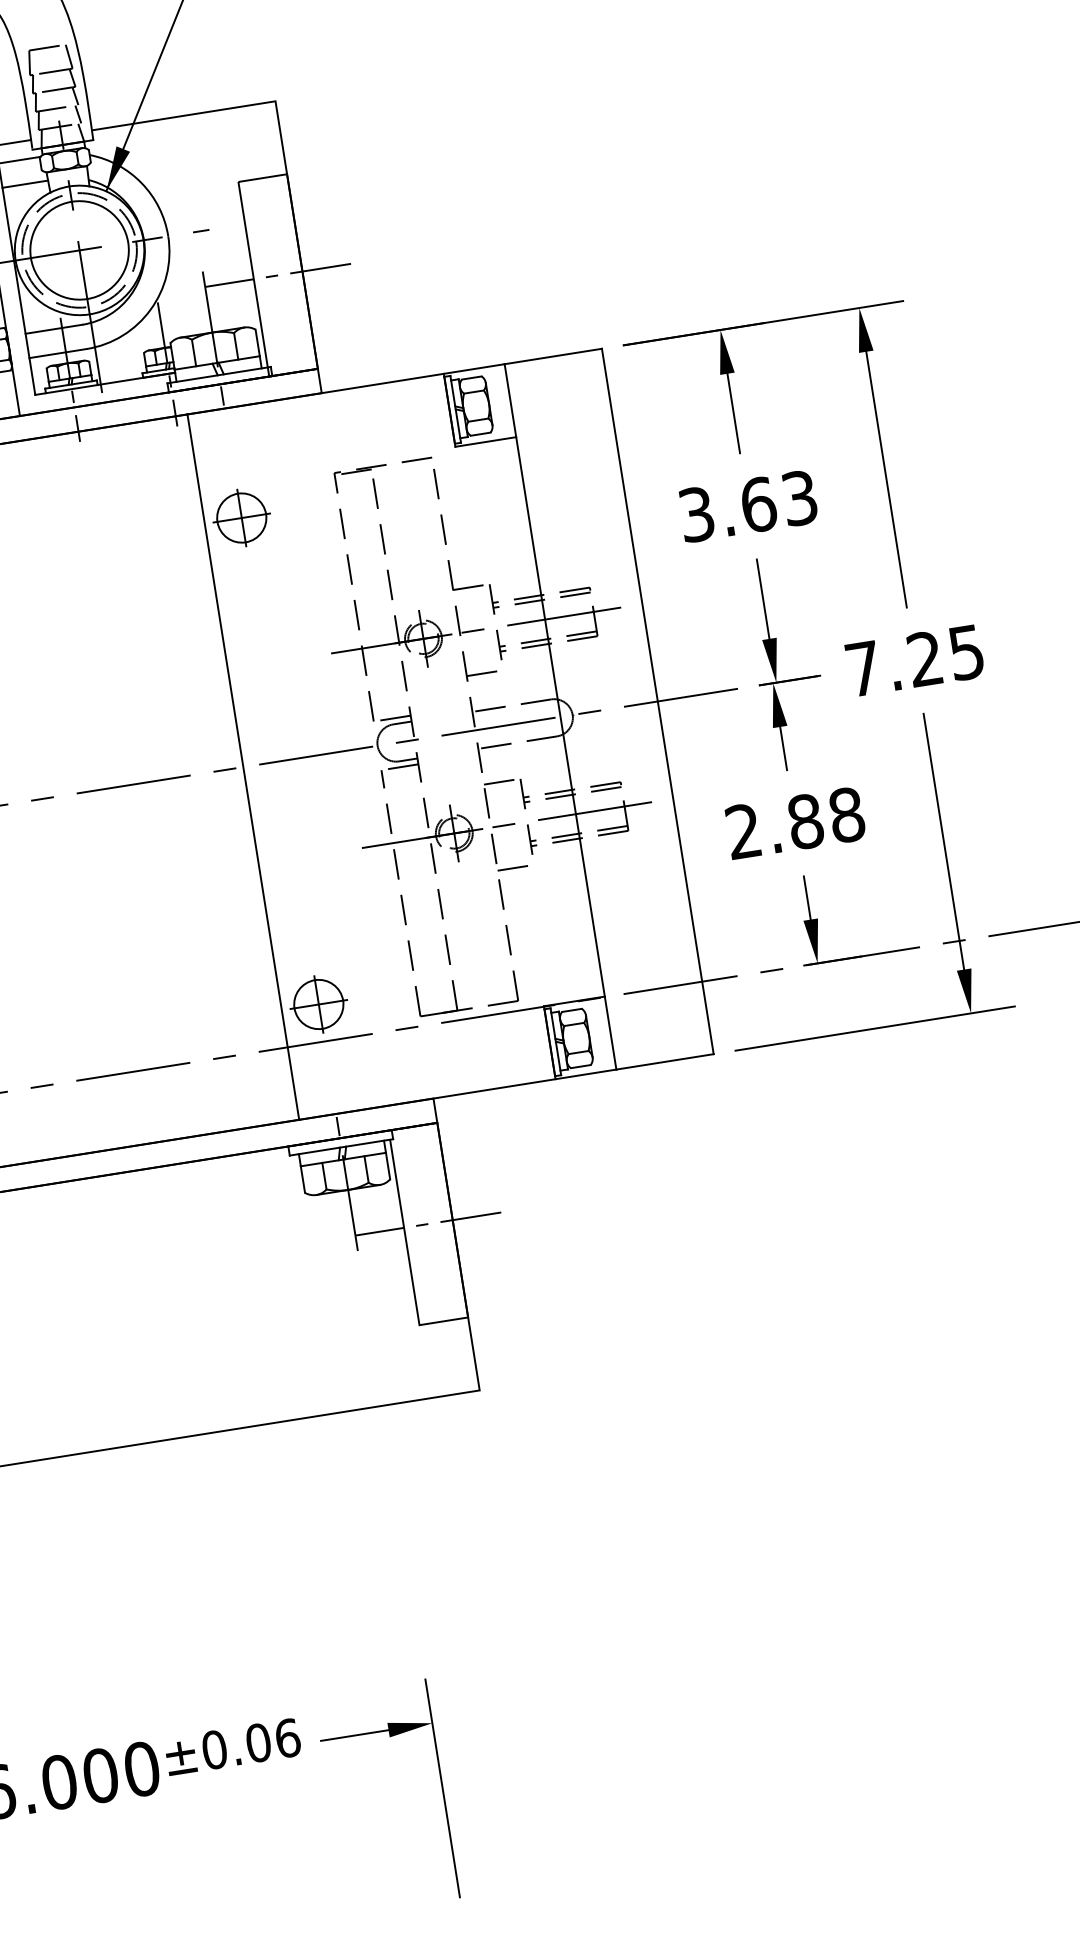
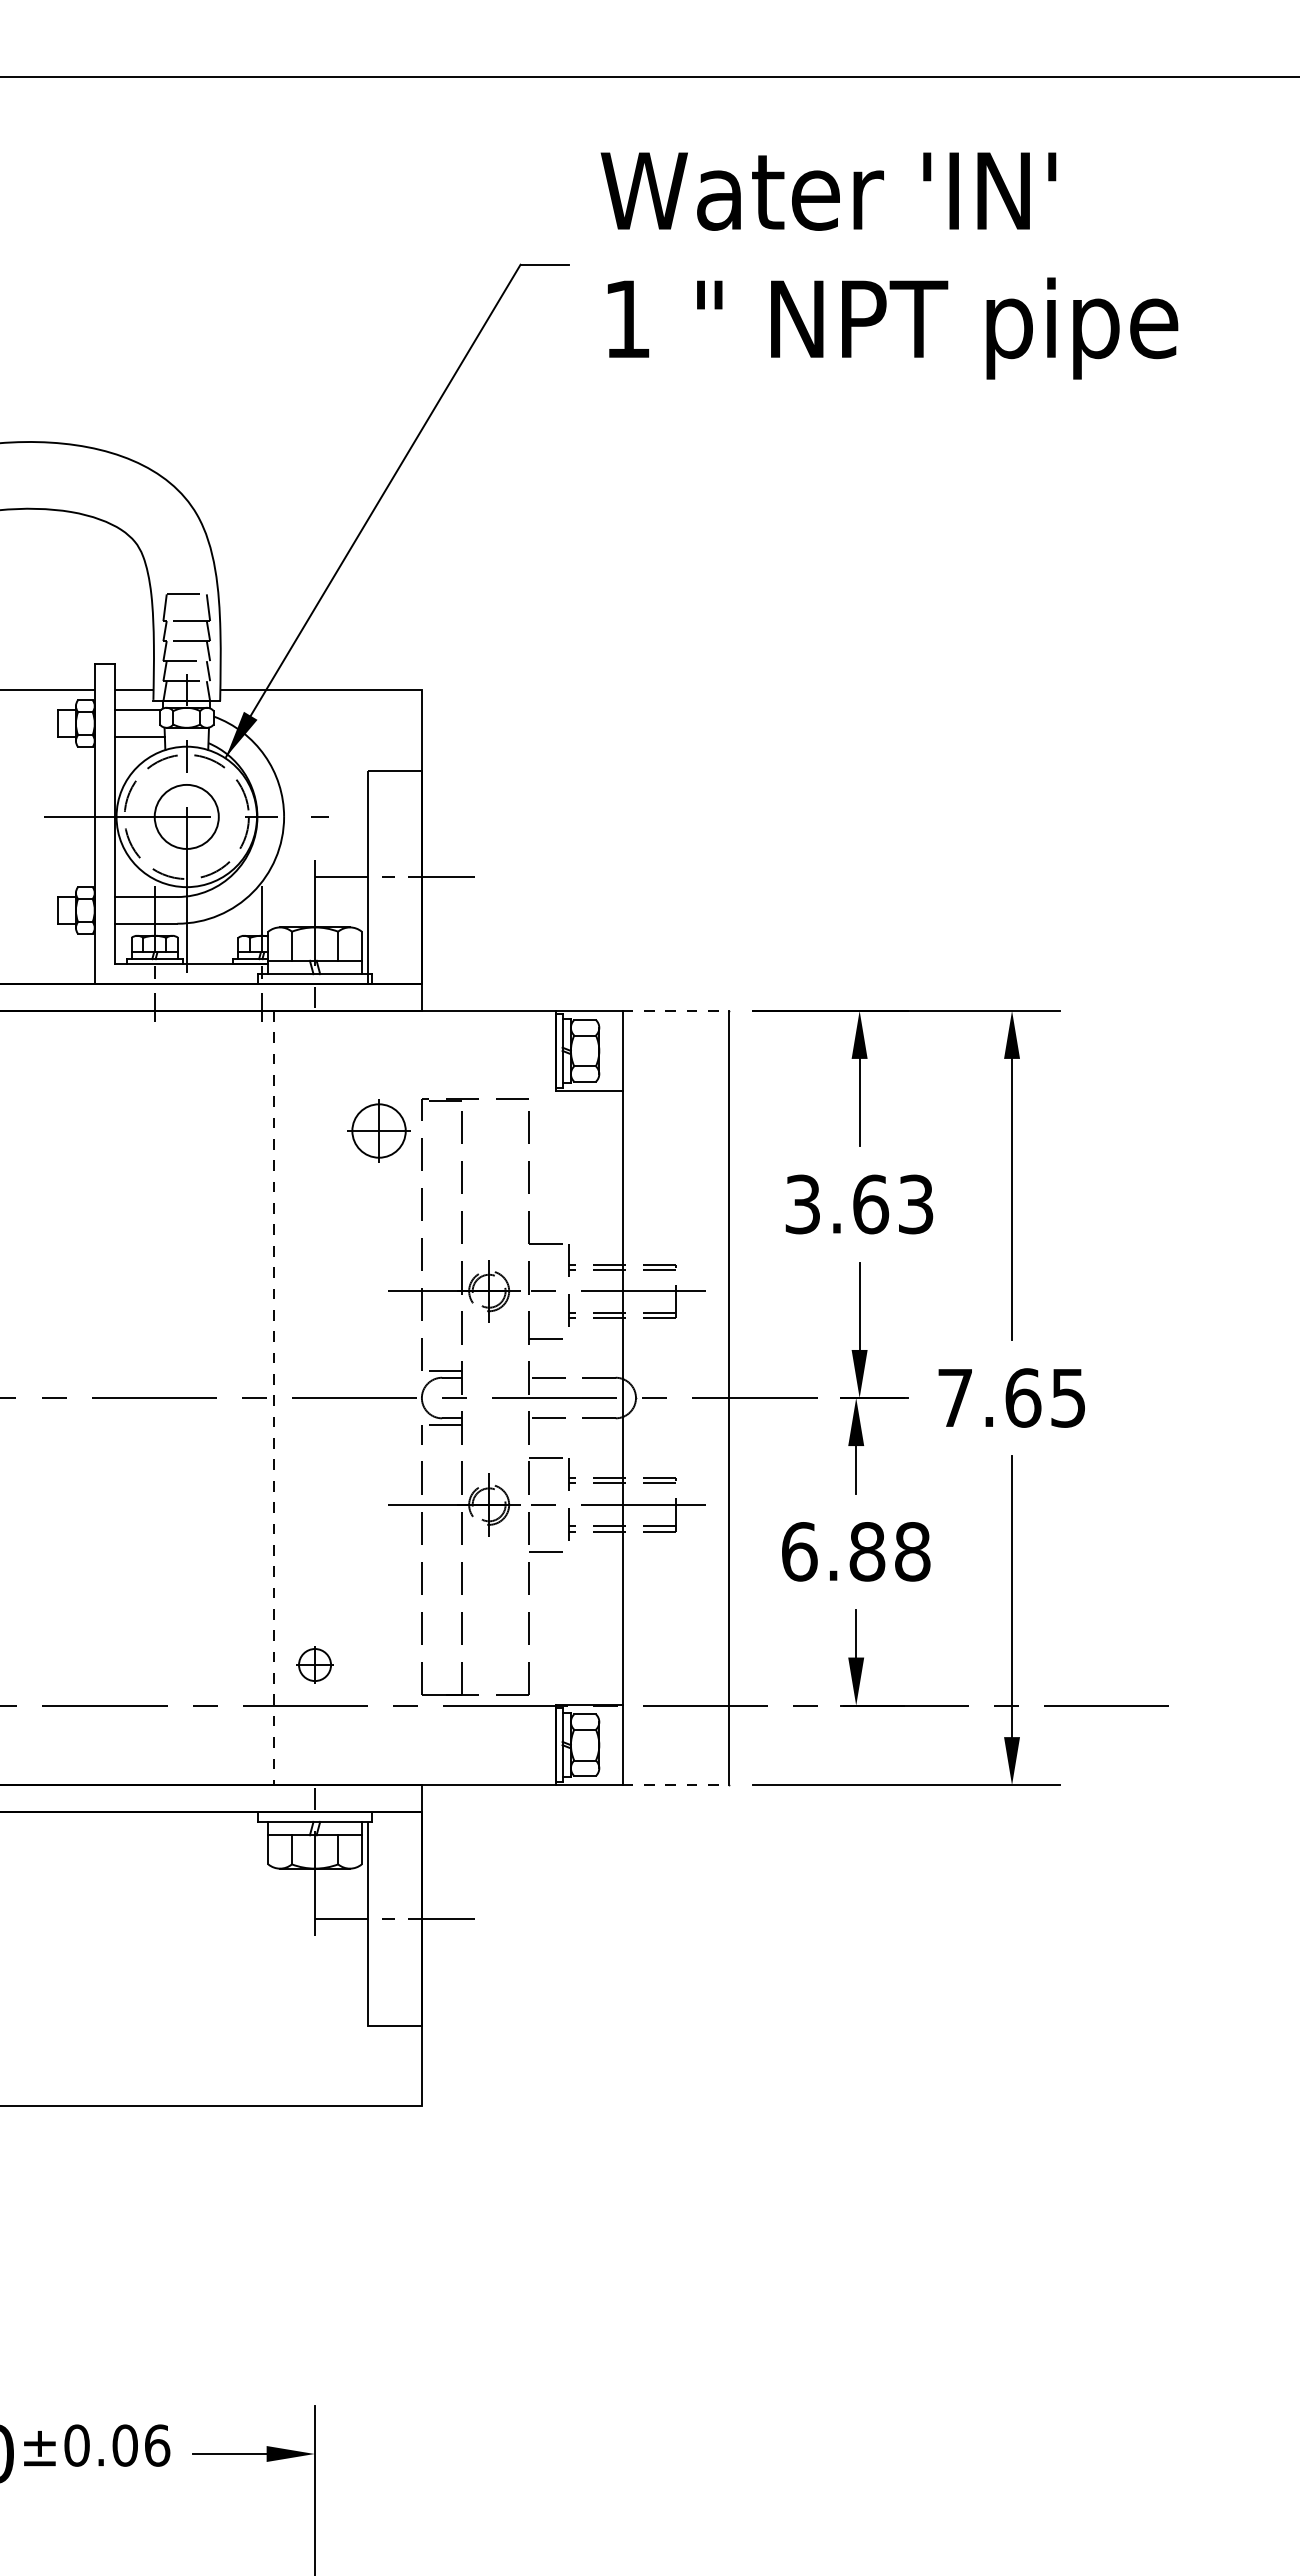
circle: (79, 250) -> (186, 816), size x0.6
line: (553, 356) -> (676, 1010), solid -> dashed
part: (241, 517) -> (378, 1130), moved
text: (925, 658) -> (1023, 1397), 7.25 -> 7.65
line: (243, 767) -> (274, 1398), solid -> dashed
text: (743, 831) -> (799, 1551), 2.88 -> 6.88
part: (318, 1004) -> (314, 1664), size x0.6
line: (665, 1062) -> (676, 1785), solid -> dashed

